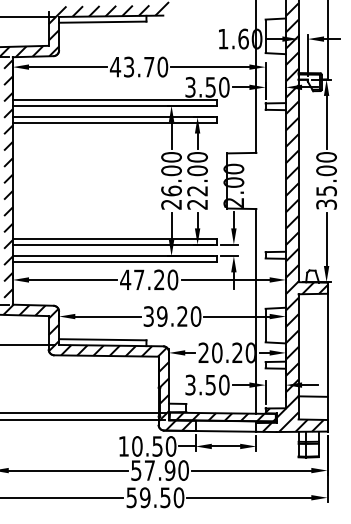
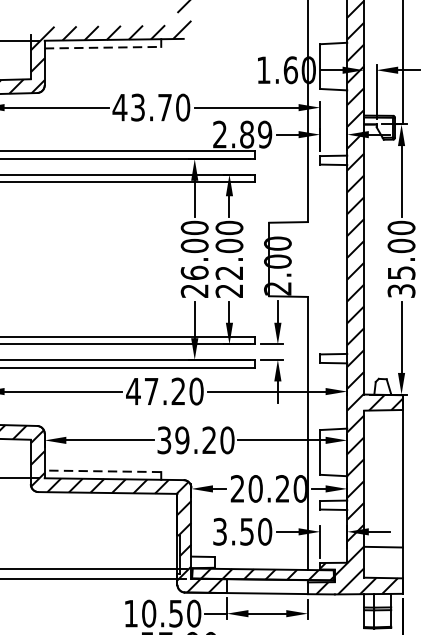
line: (102, 22) -> (102, 48), solid -> dashed
text: (207, 87) -> (242, 134), 3.50 -> 2.89
line: (102, 339) -> (102, 470), solid -> dashed

